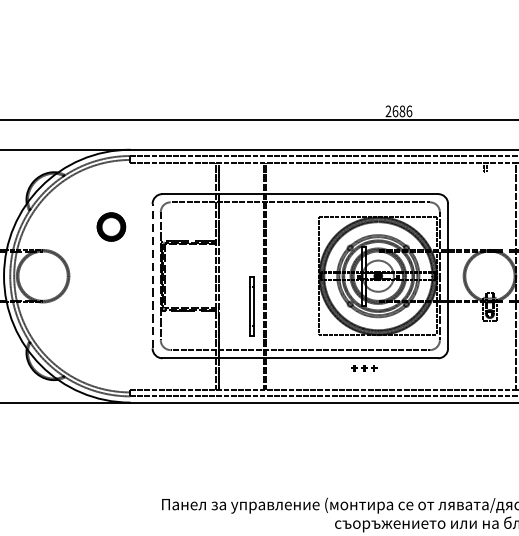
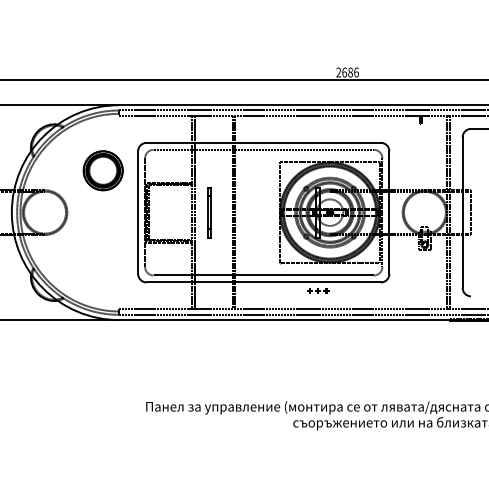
part: (110, 226) -> (102, 170), size x1.67
line: (153, 276) -> (138, 212), dashed -> solid
line: (250, 306) -> (208, 212), moved

